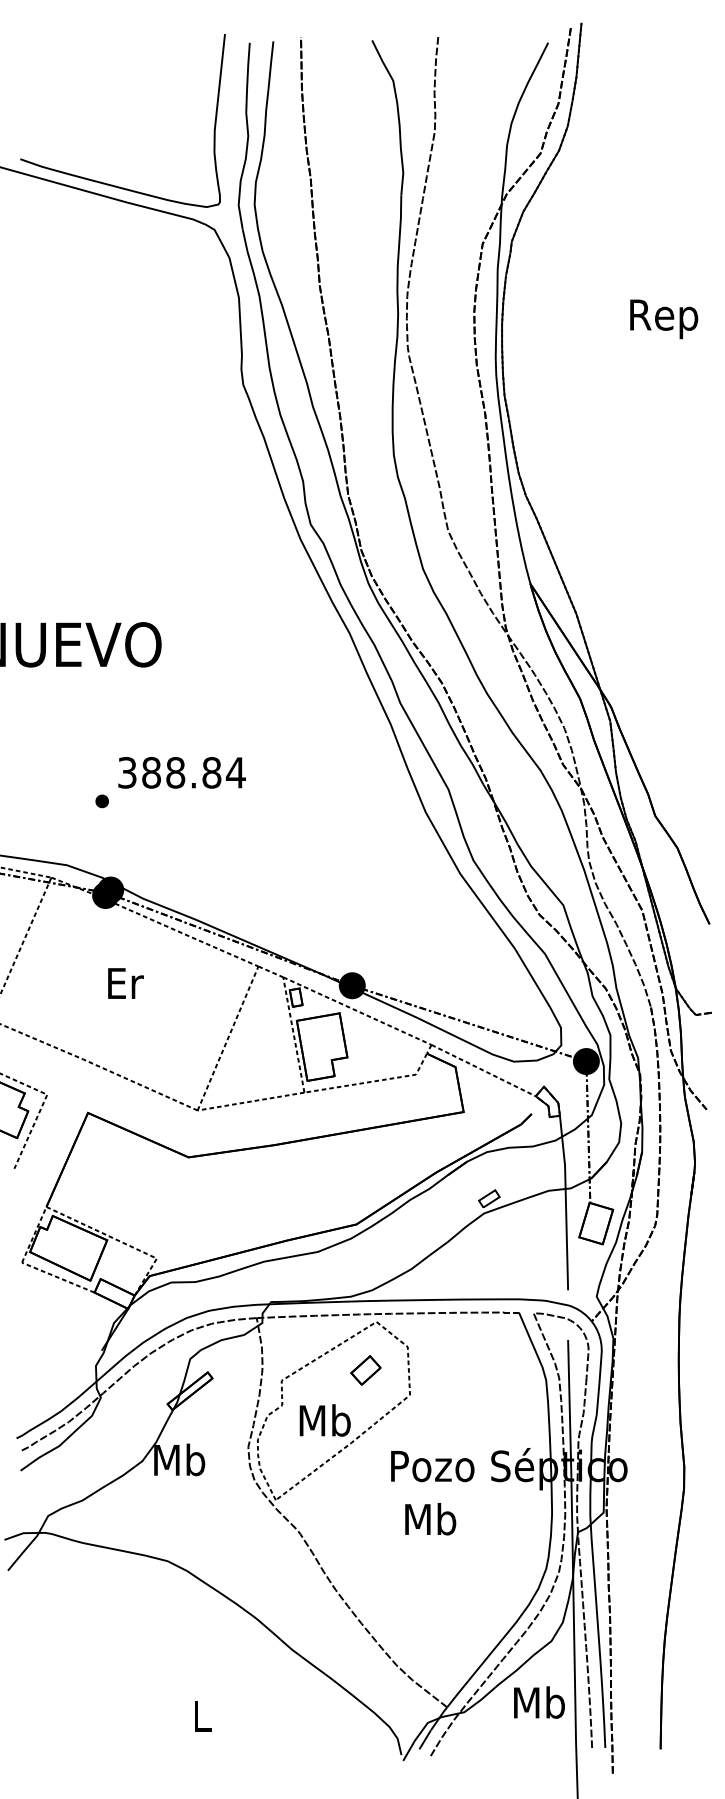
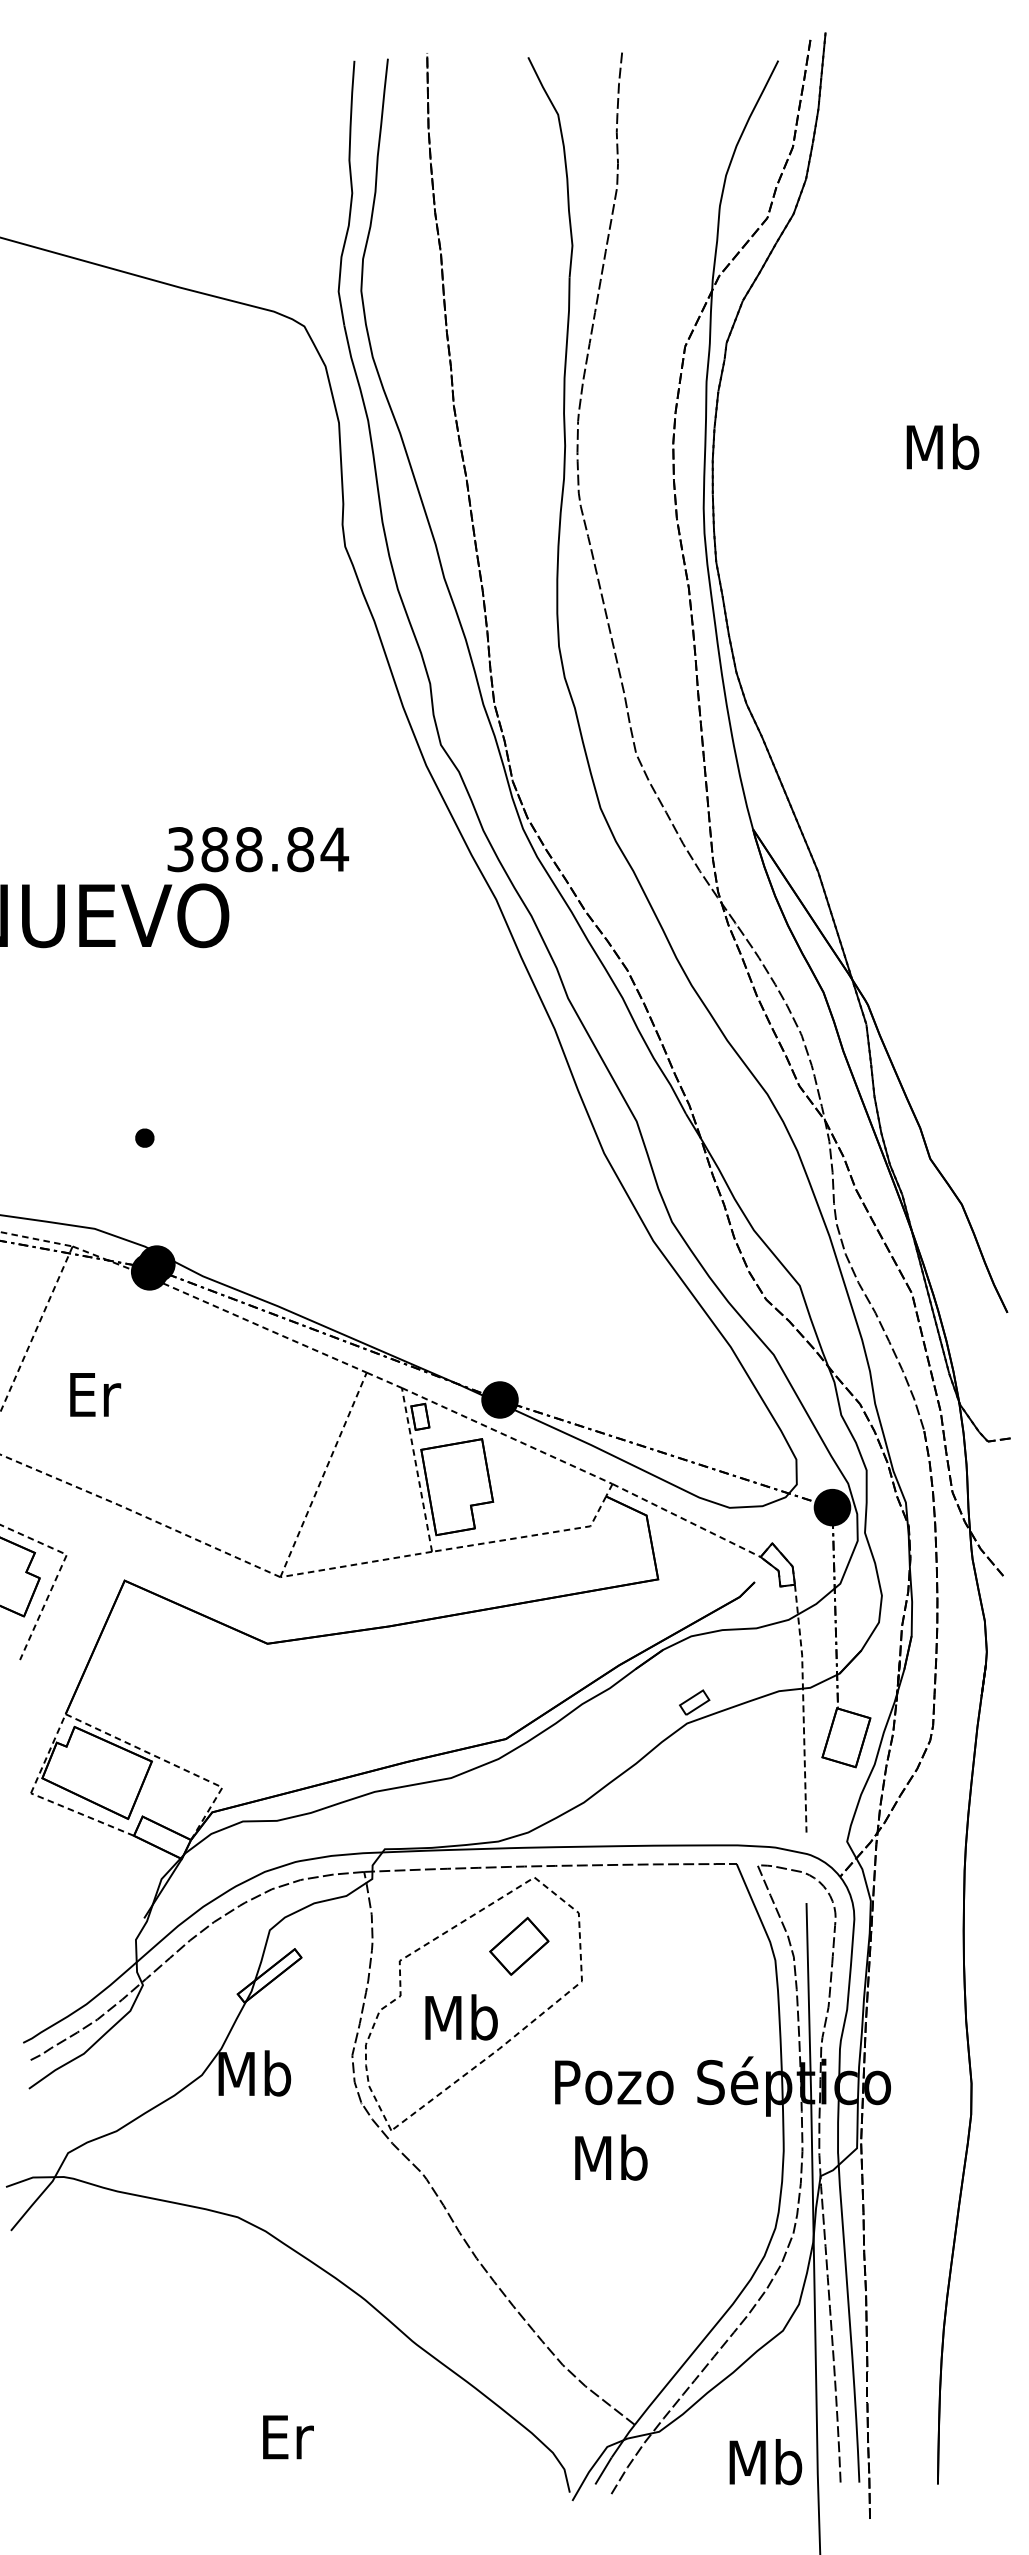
curve: (106, 183) -> (151, 260), removed
text: (663, 318) -> (942, 452), Rep -> Mb
text: (182, 772) -> (258, 849), moved
text: (125, 983) -> (95, 1394), moved
line: (565, 1202) -> (803, 1707), solid -> dashed
part: (366, 1370) -> (519, 1946), size x1.4
text: (539, 1702) -> (765, 2462), moved
text: (203, 1716) -> (288, 2437), L -> Er

